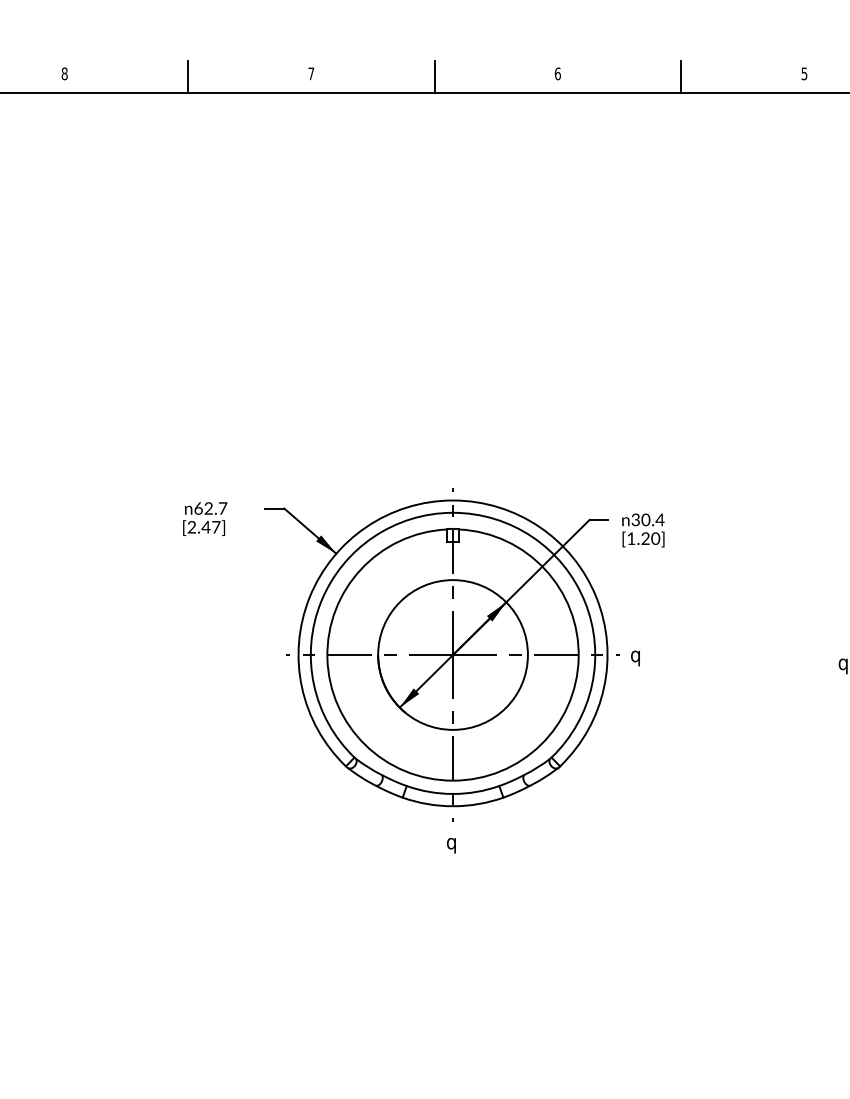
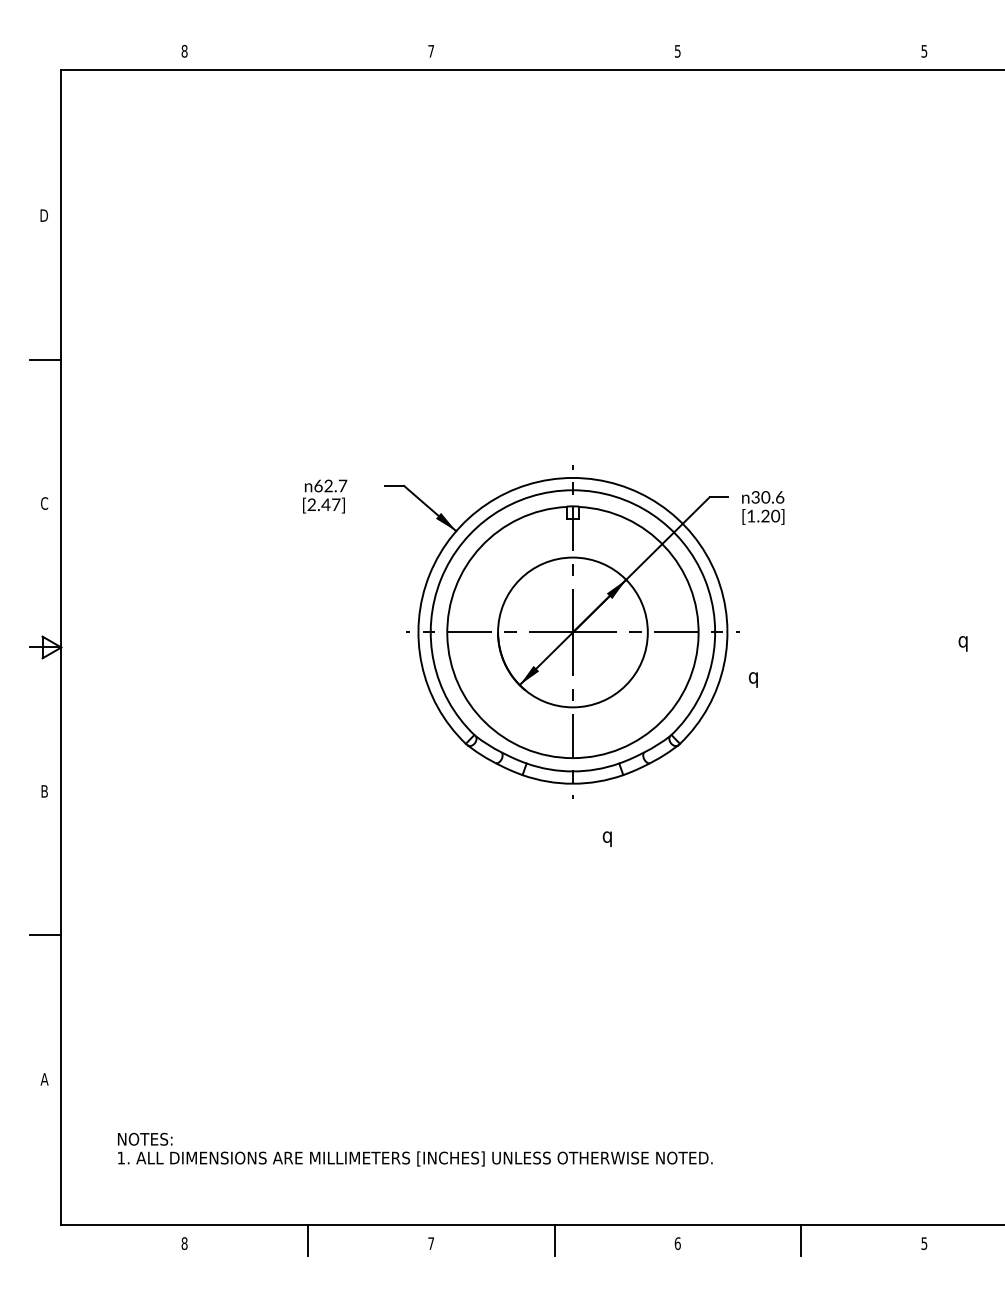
text: (557, 73) -> (677, 50), 6 -> 5
line: (187, 77) -> (307, 54), removed
line: (434, 77) -> (554, 54), removed
line: (681, 77) -> (801, 54), removed
text: (659, 520) -> (779, 497), 30.4 -> 30.6
text: (635, 658) -> (753, 679), moved
text: (450, 845) -> (606, 838), moved

